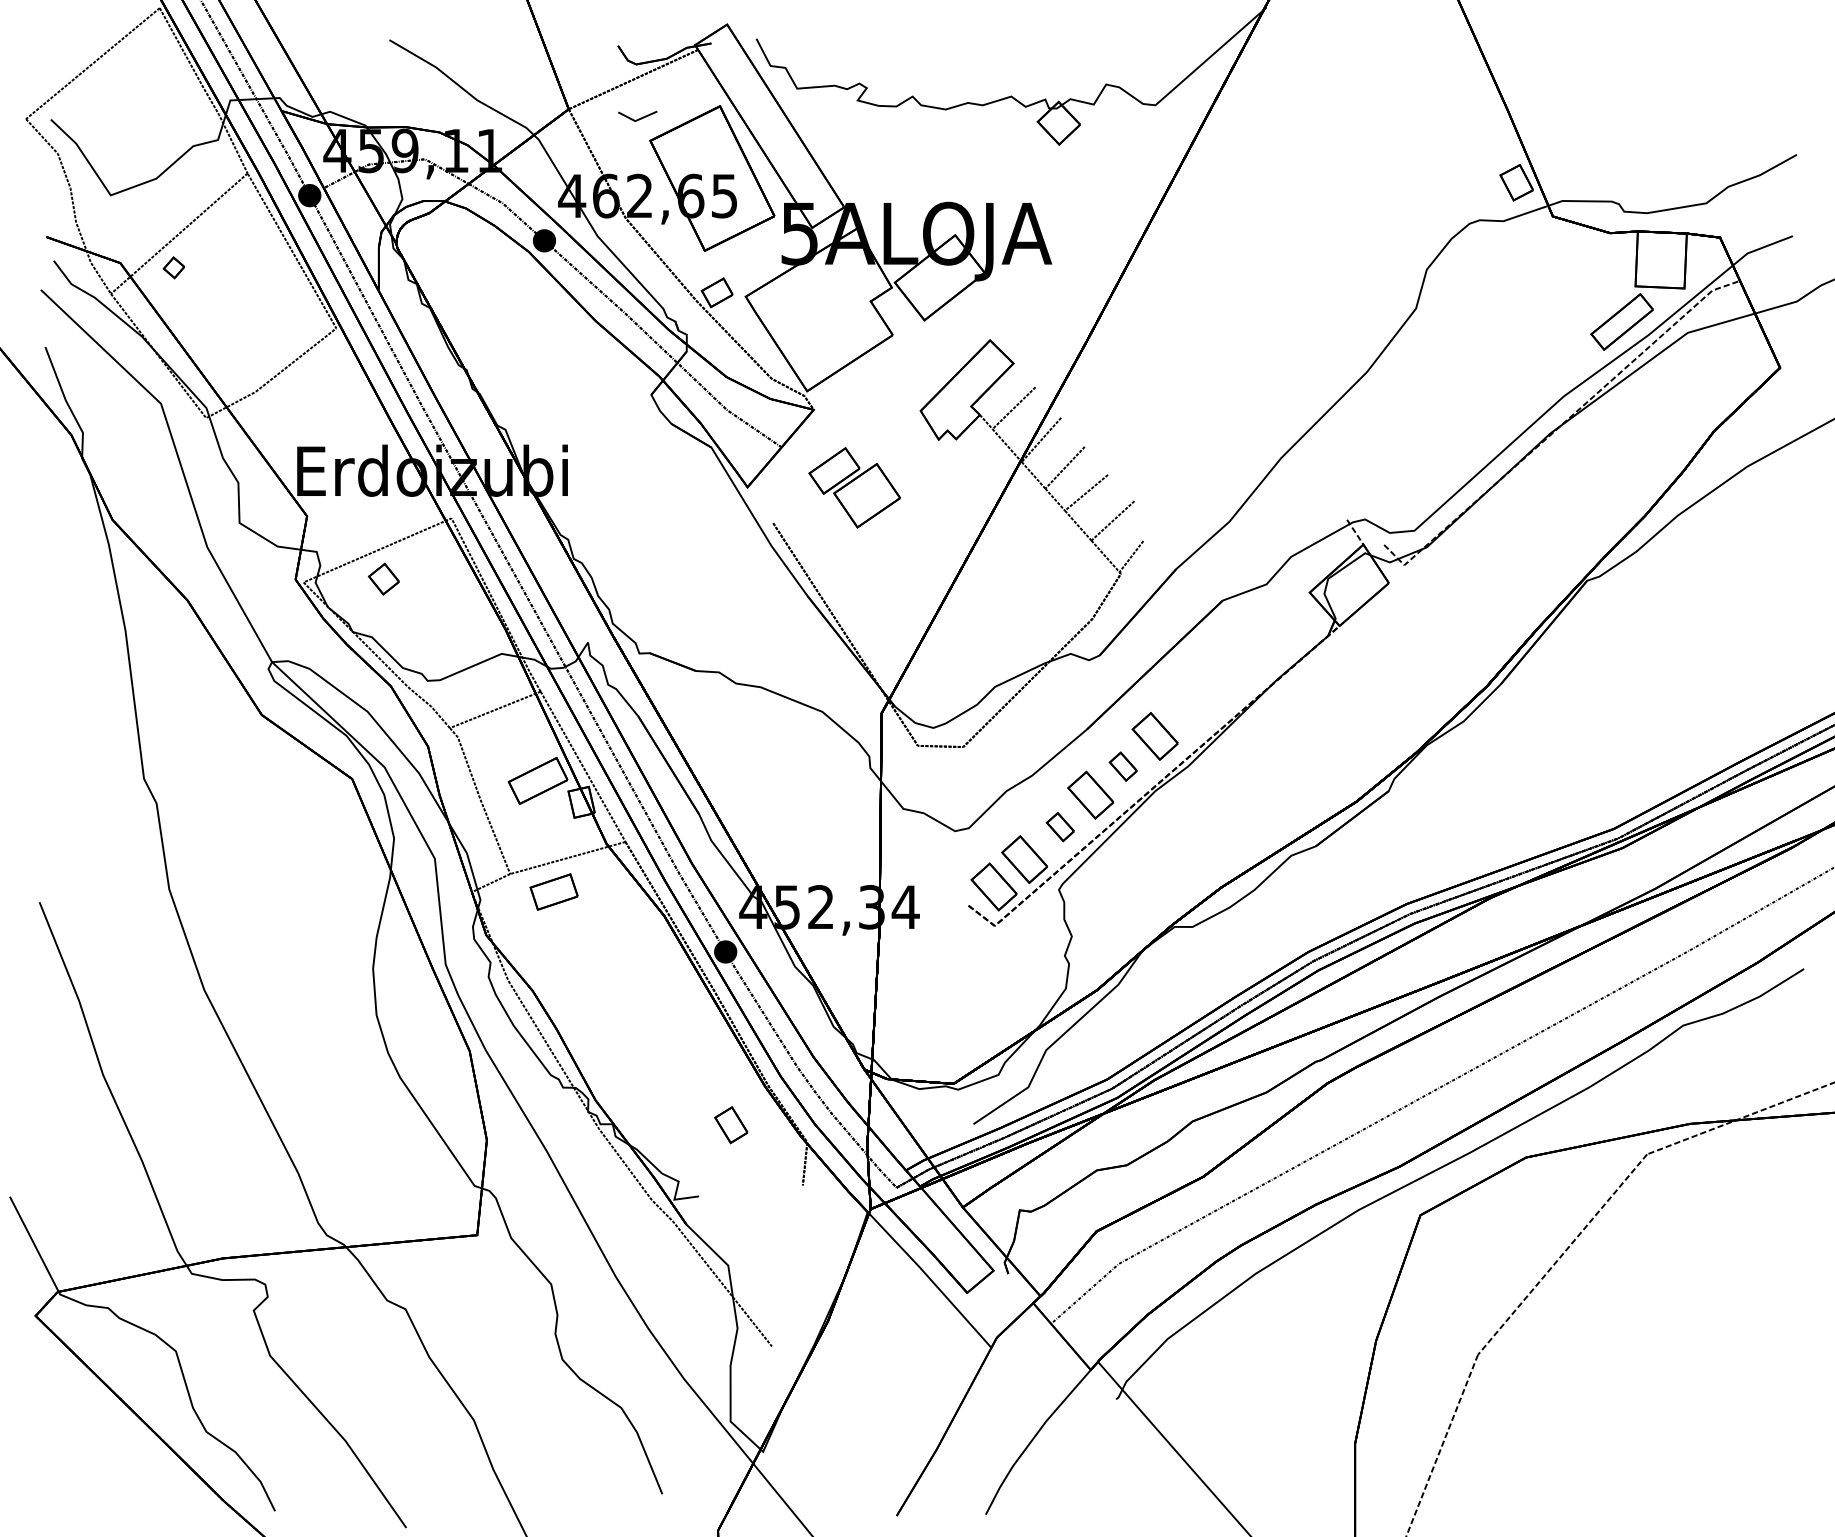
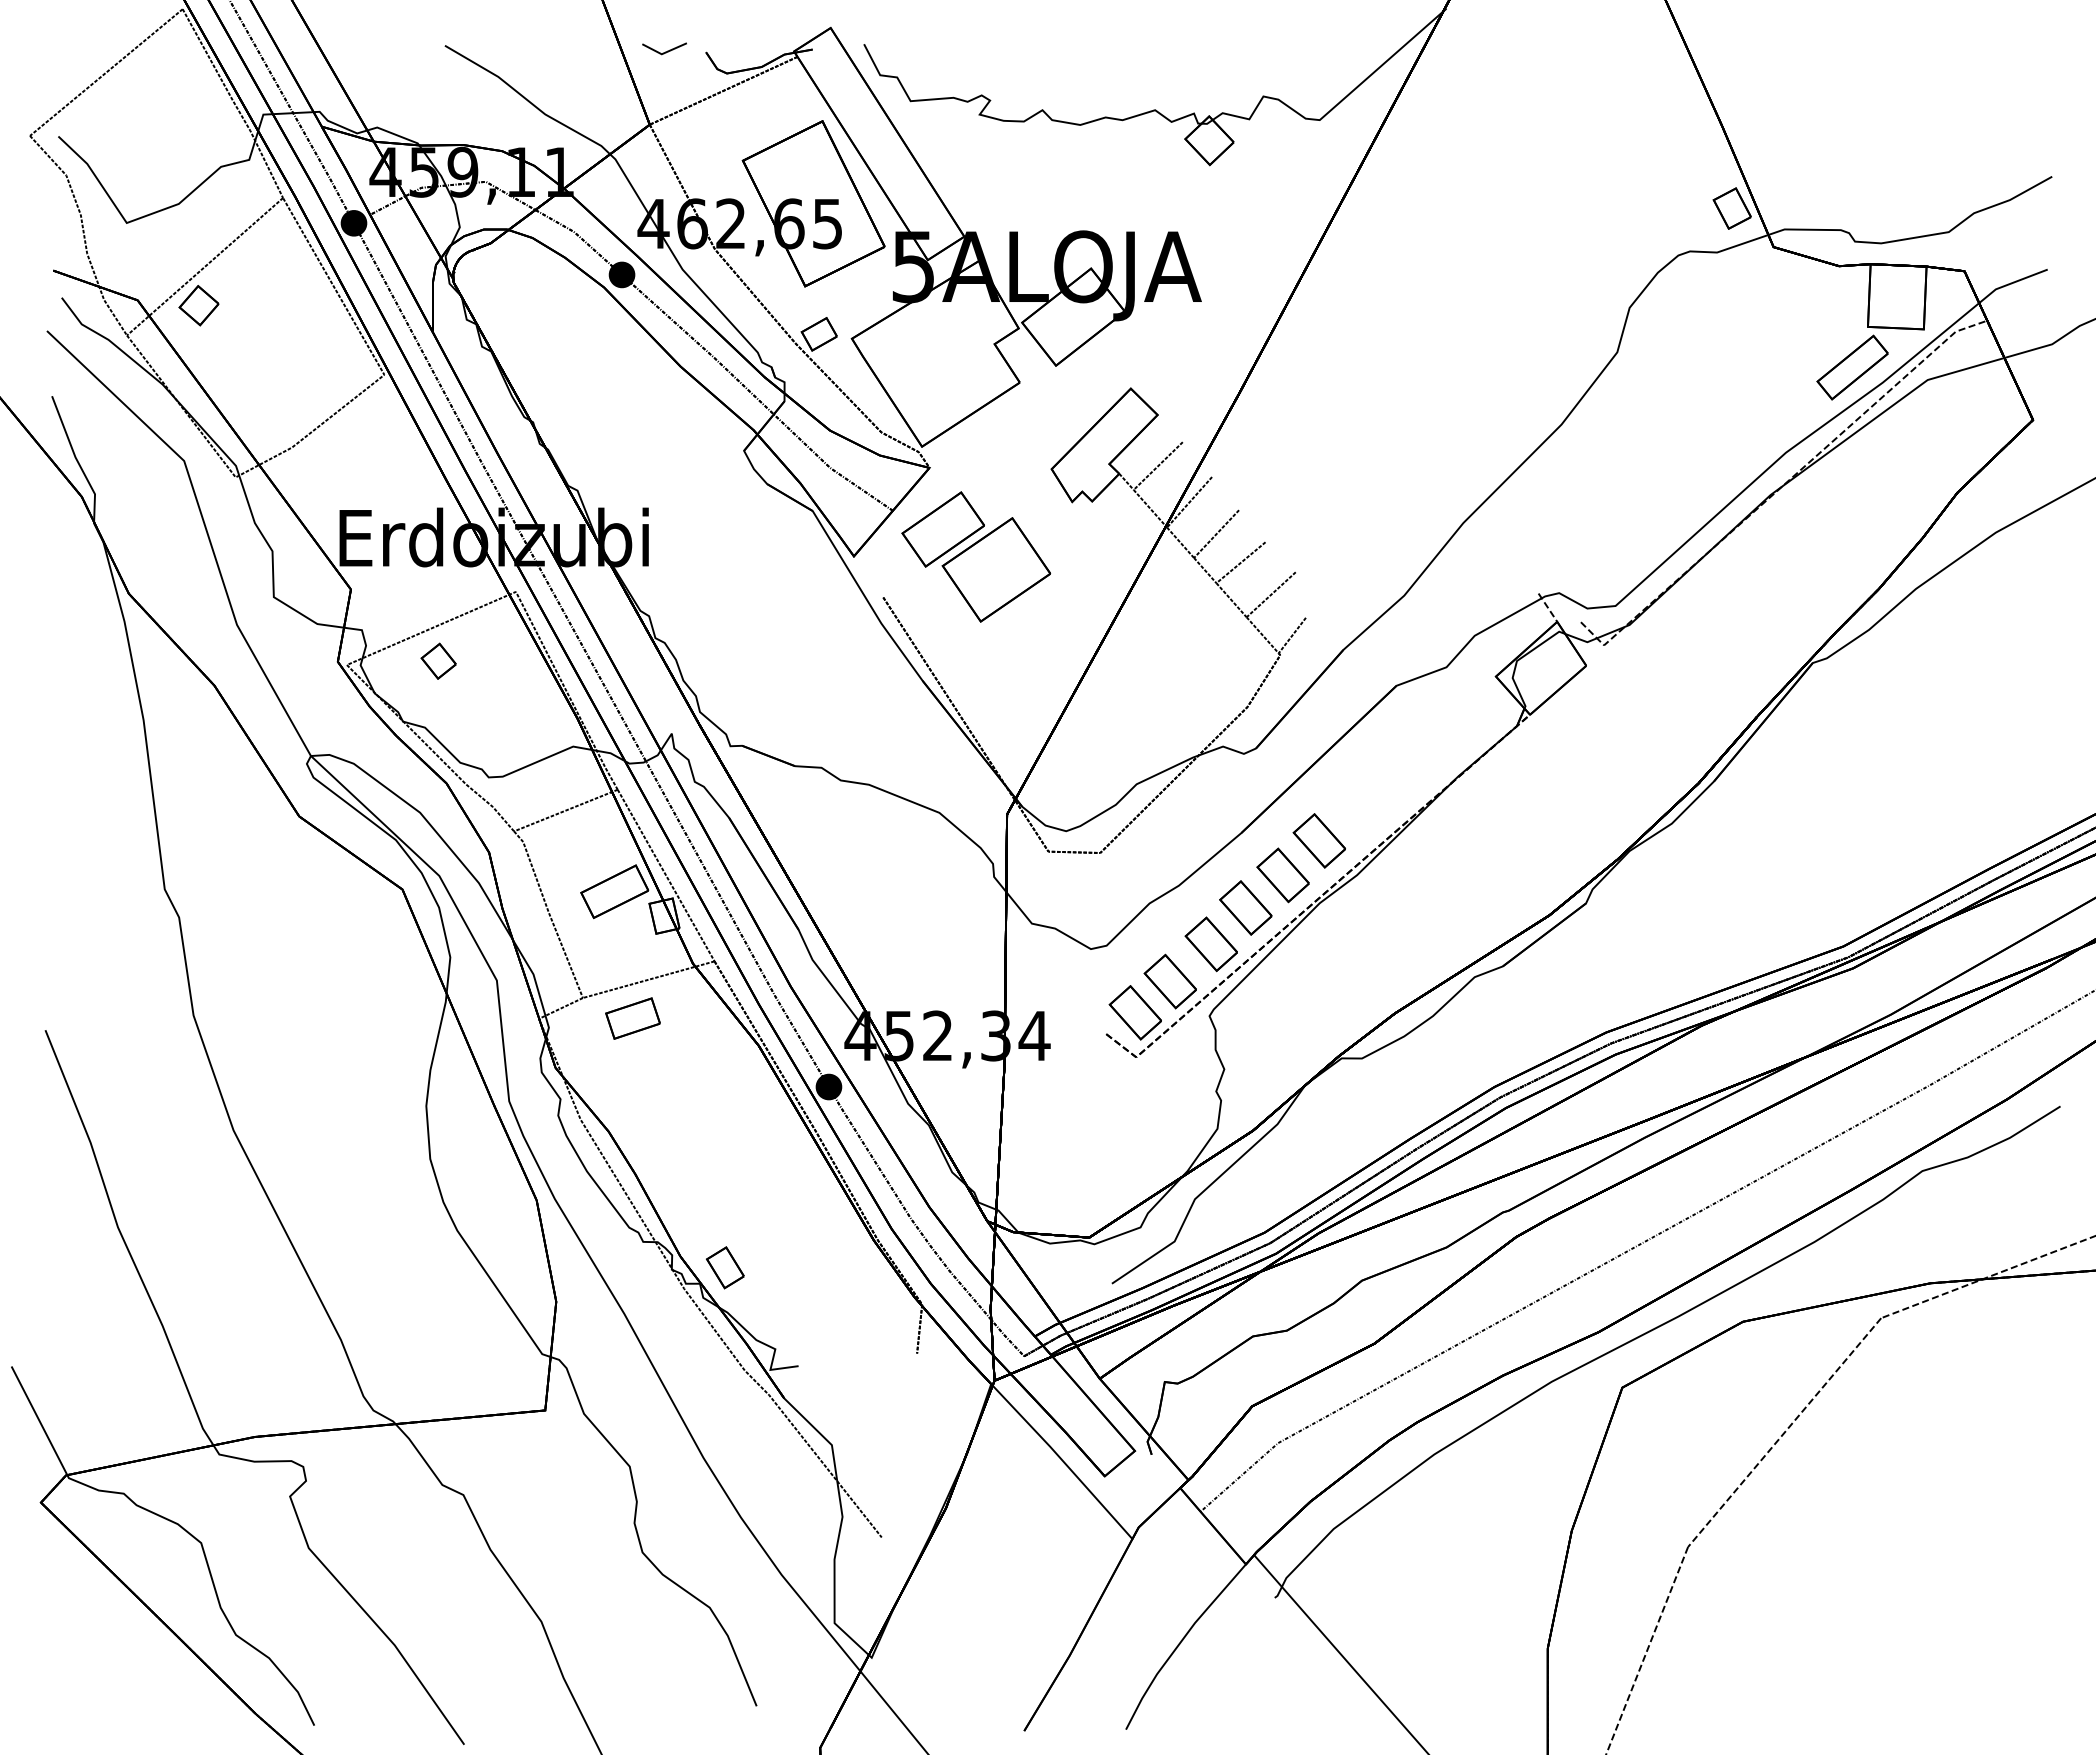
line: (638, 118) -> (665, 51), moved
part: (173, 267) -> (198, 305), size x1.67
part: (854, 487) -> (976, 556), size x1.43
part: (1122, 766) -> (1282, 875), size x1.67
part: (1059, 827) -> (1210, 944), size x1.67
part: (731, 1124) -> (725, 1267), moved

